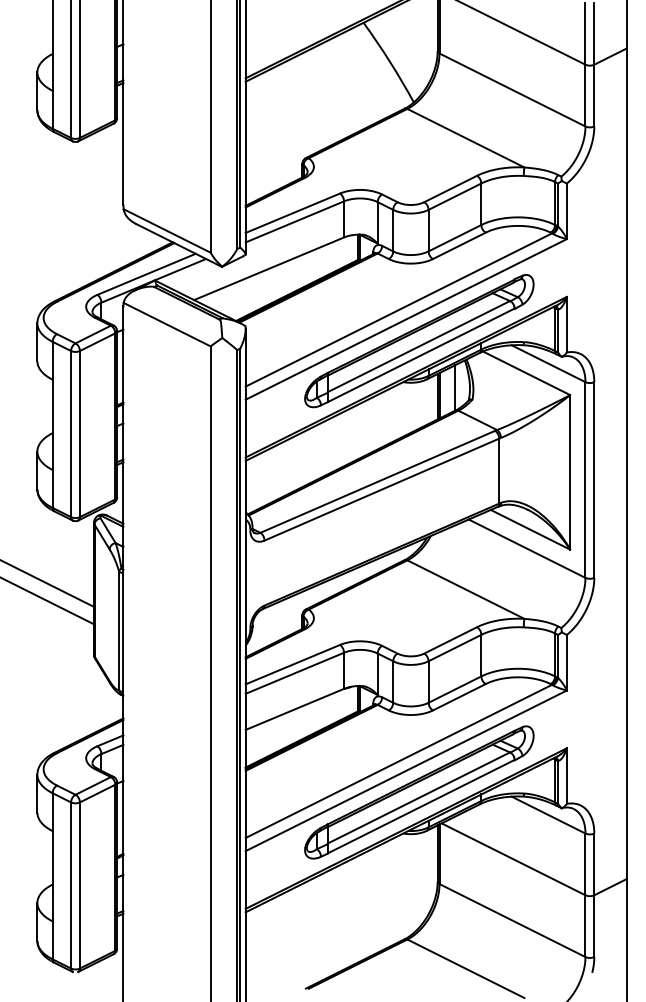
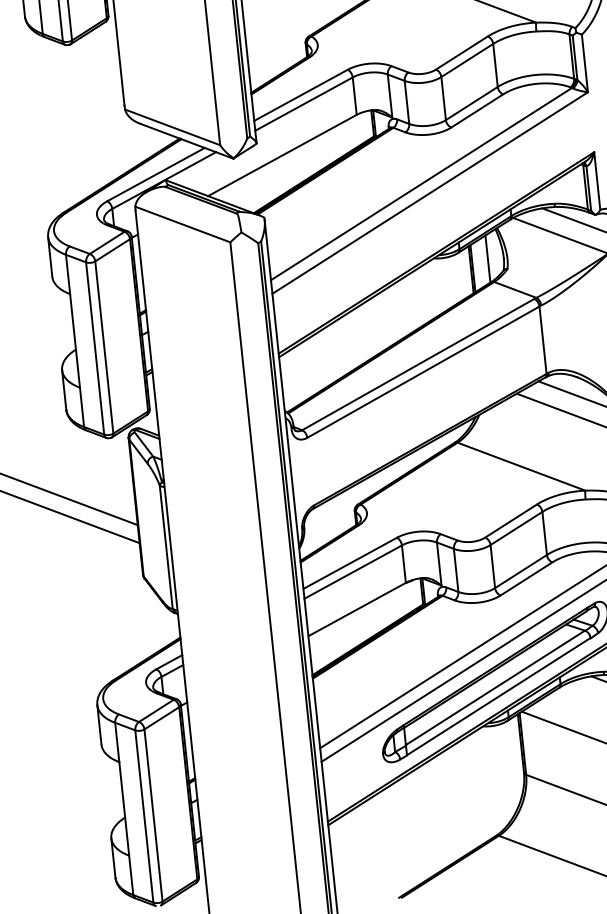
part: (419, 341) -> (446, 214), removed

